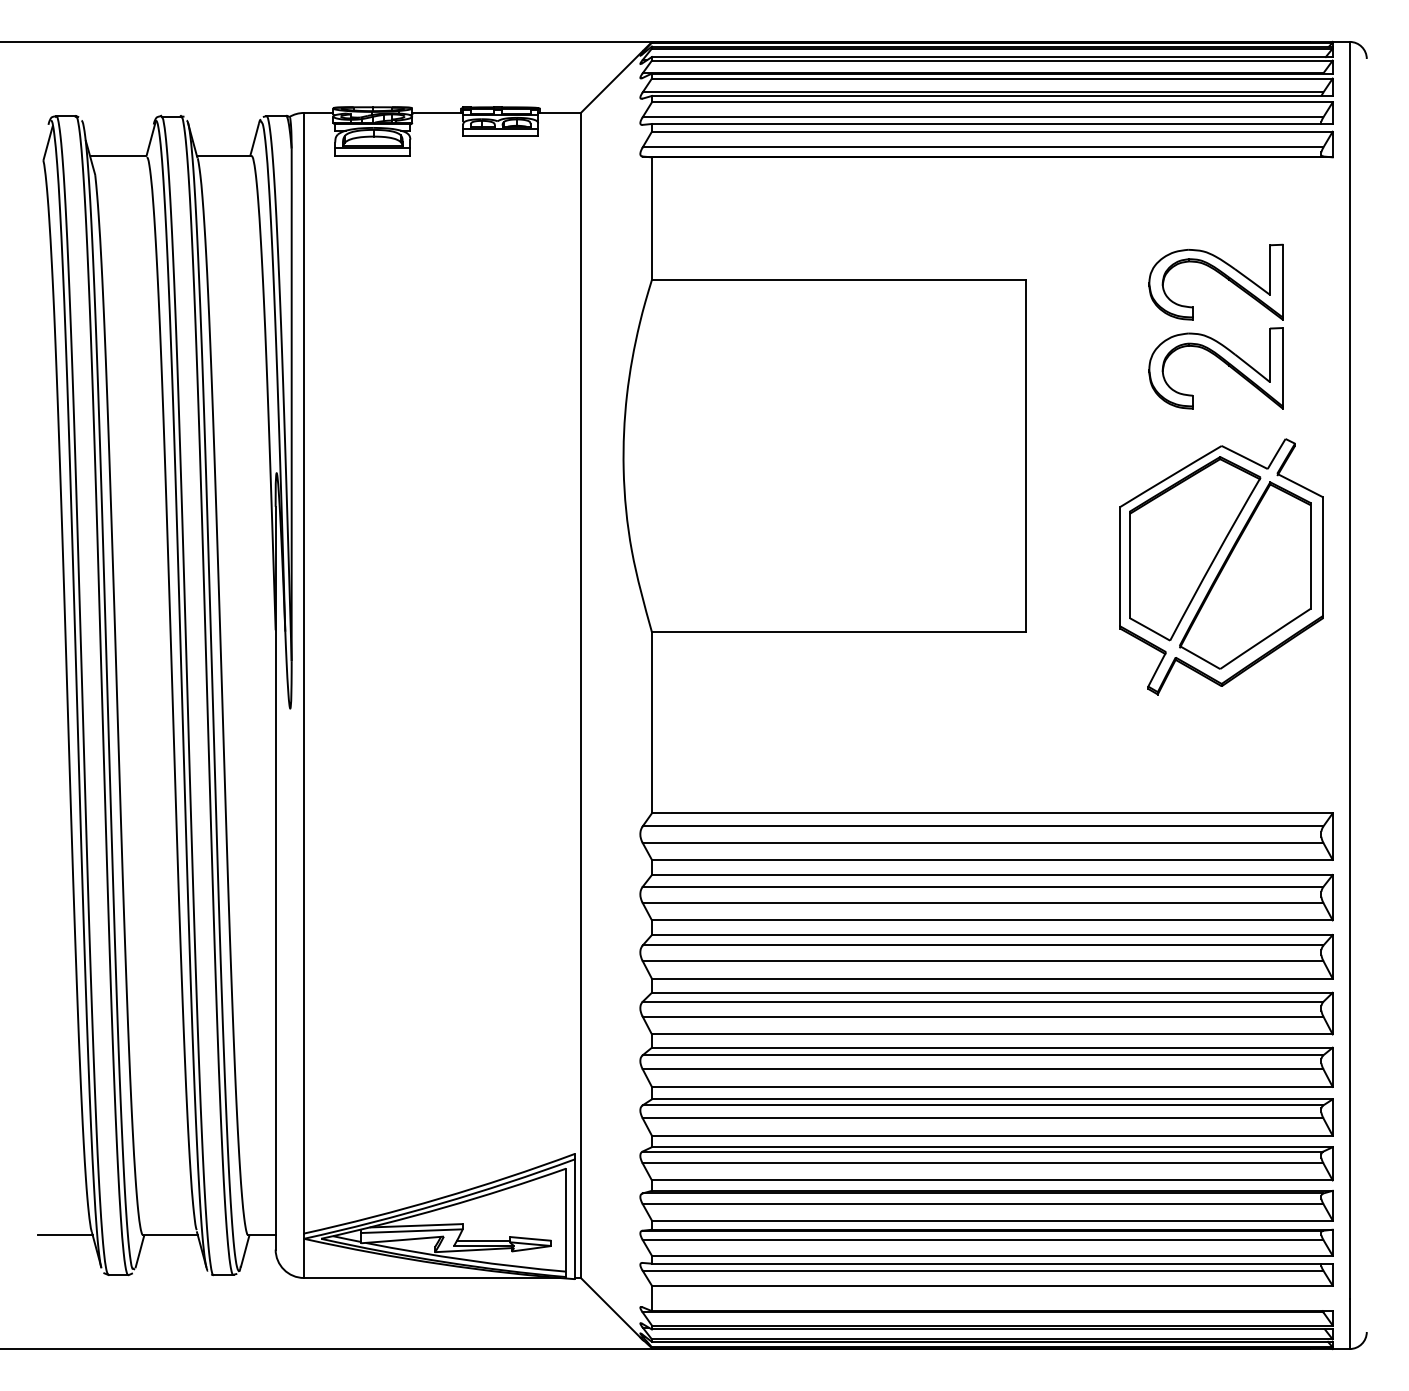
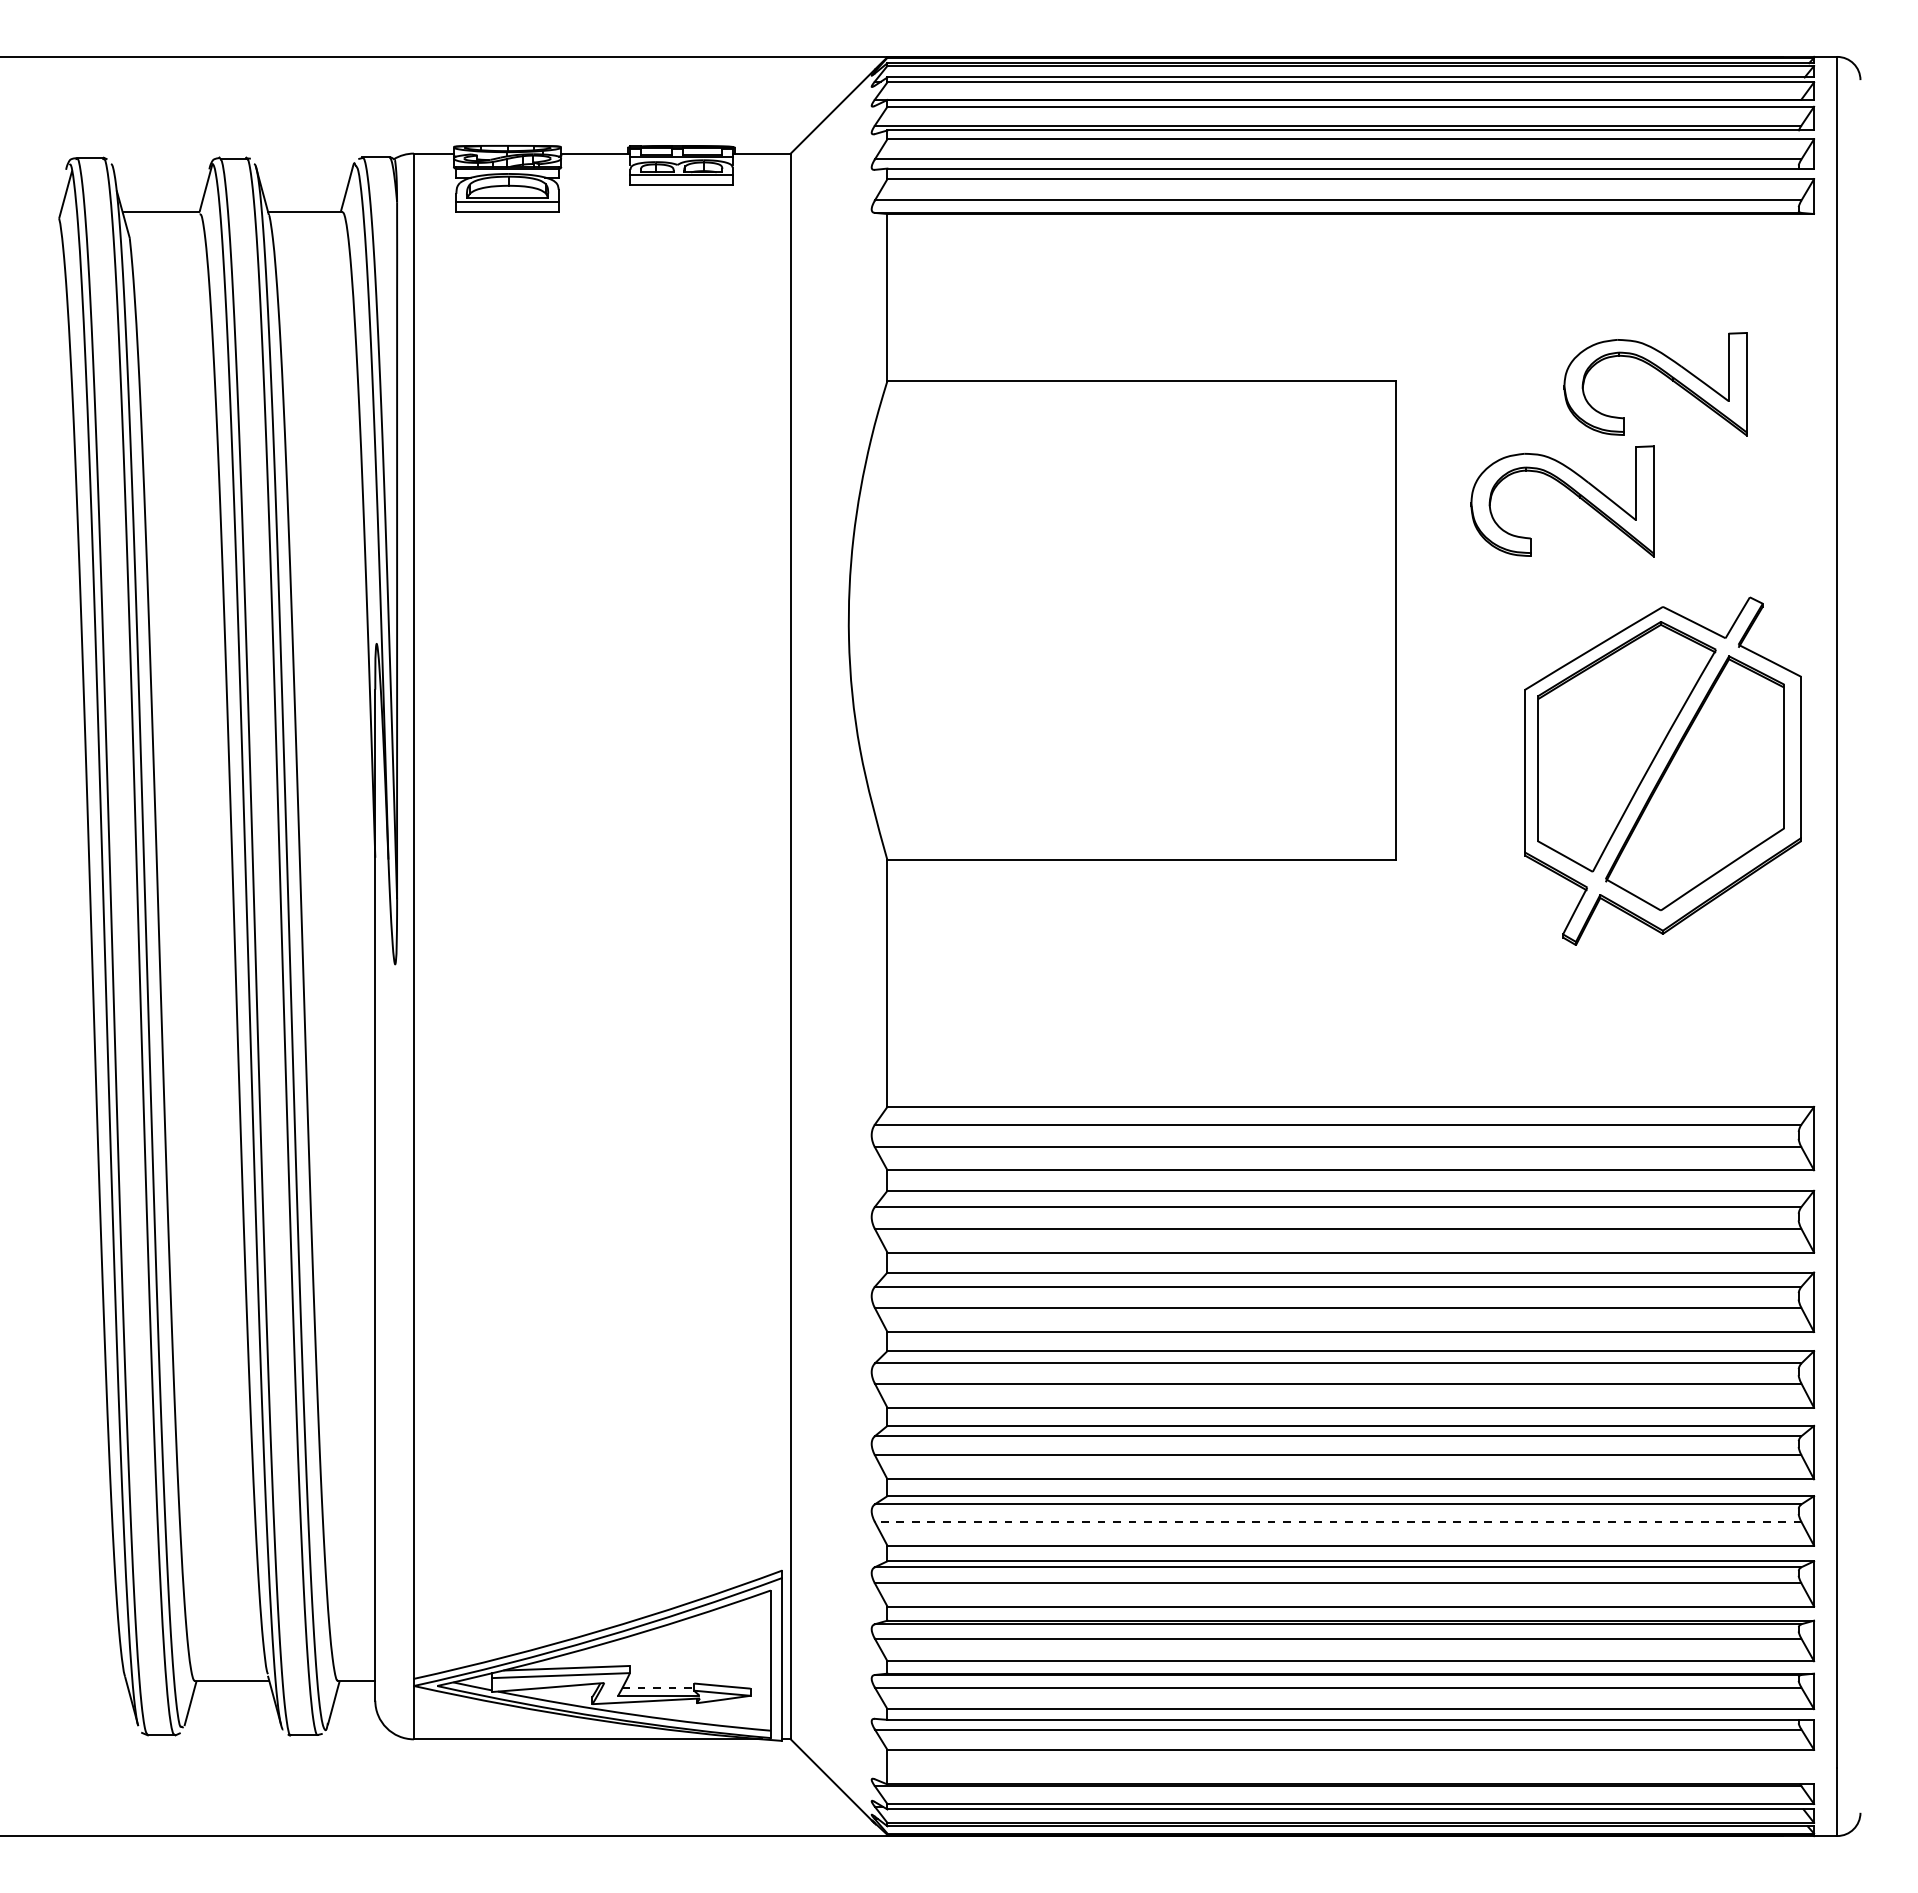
part: (1222, 361) -> (1571, 492), moved
line: (982, 1118) -> (1337, 1522), solid -> dashed
line: (65, 1235) -> (89, 1681), removed
line: (483, 1240) -> (658, 1688), solid -> dashed

